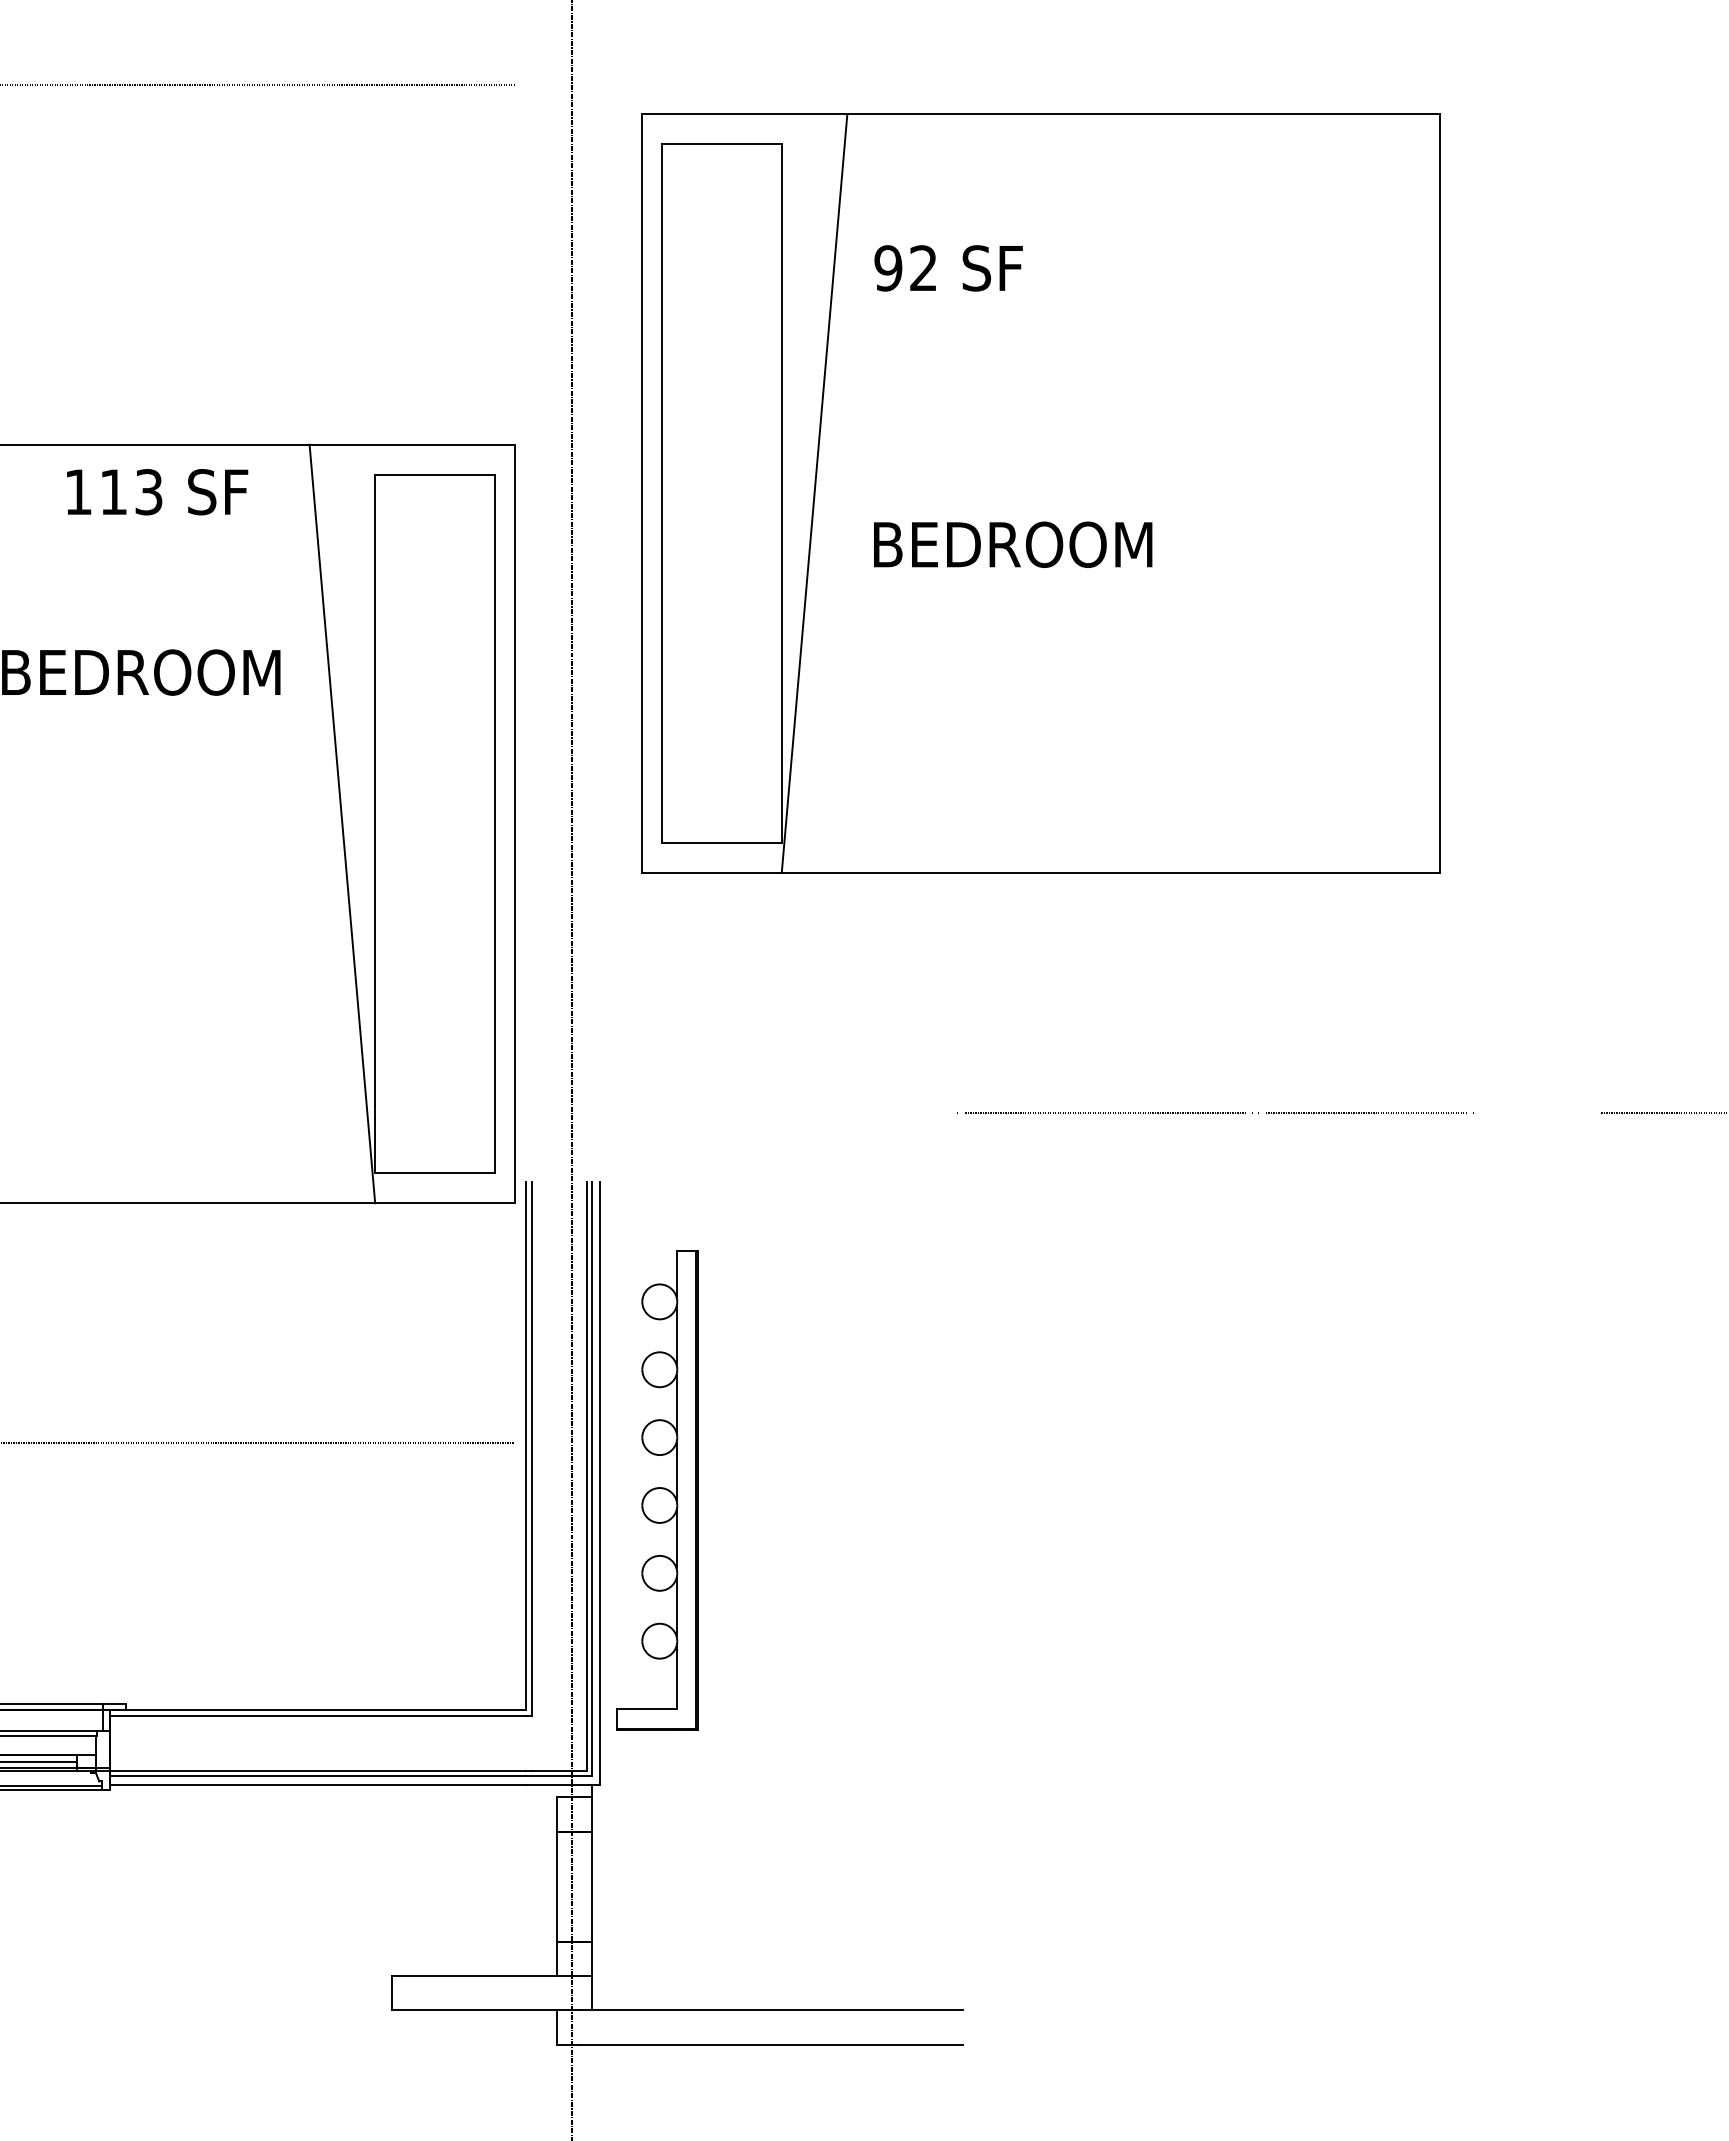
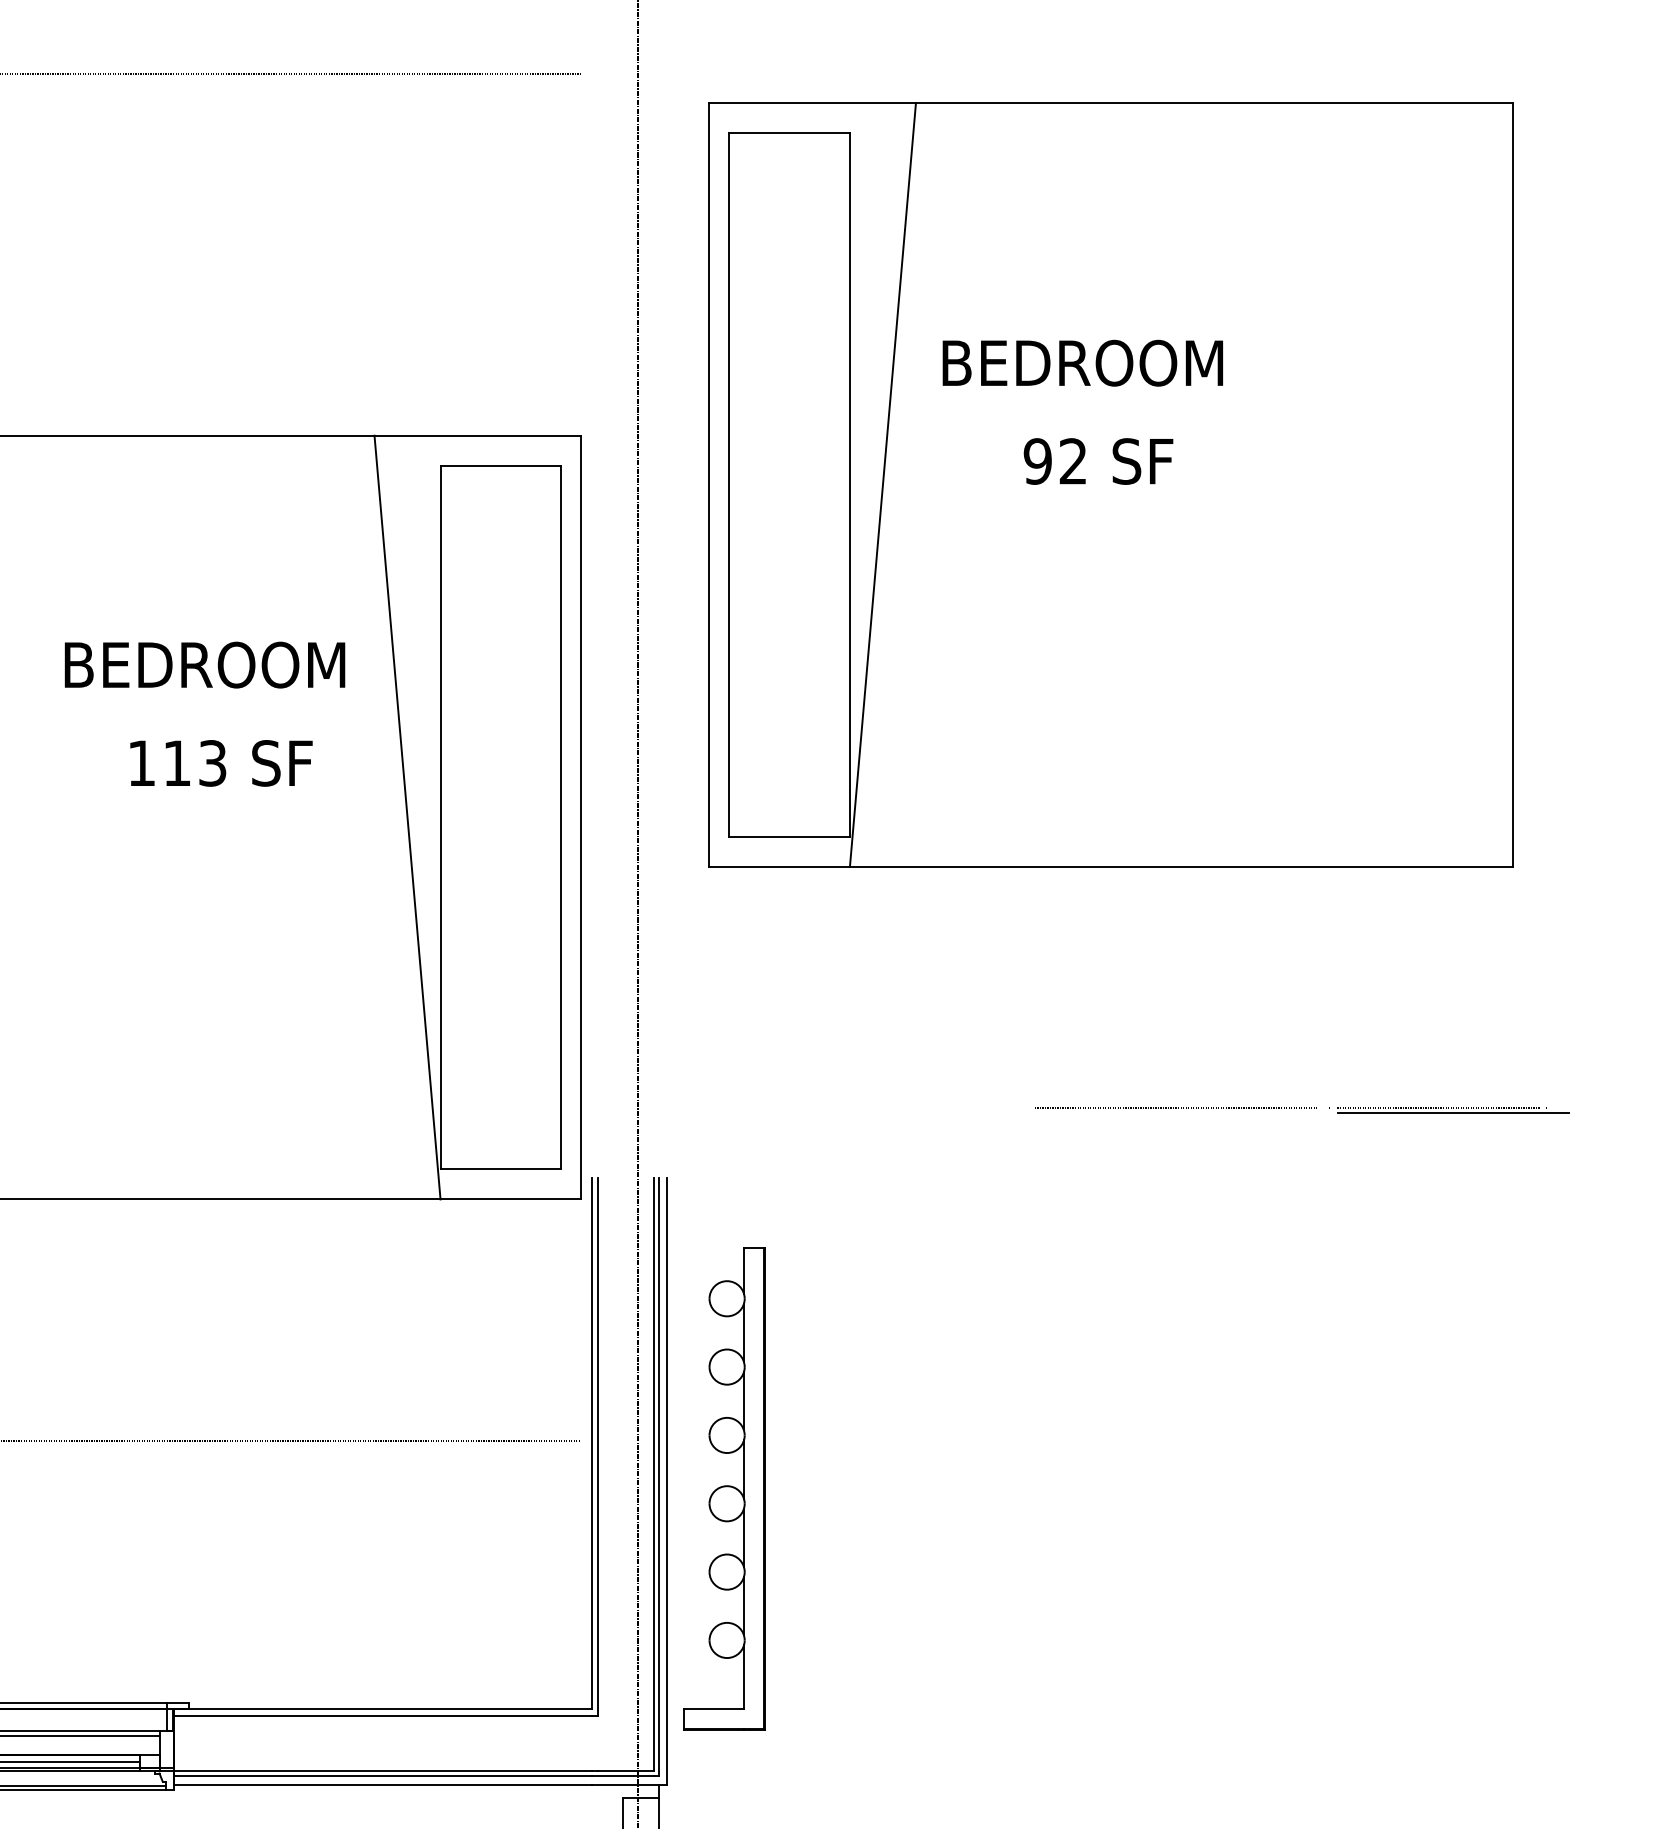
text: (948, 268) -> (1098, 461), moved
text: (157, 492) -> (221, 763), moved
text: (1013, 544) -> (1083, 362), moved
line: (1381, 1117) -> (1453, 1113), added

